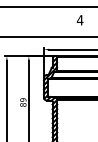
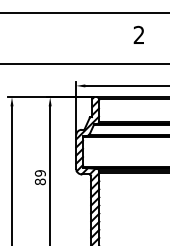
text: (79, 20) -> (137, 35), 4 -> 2

